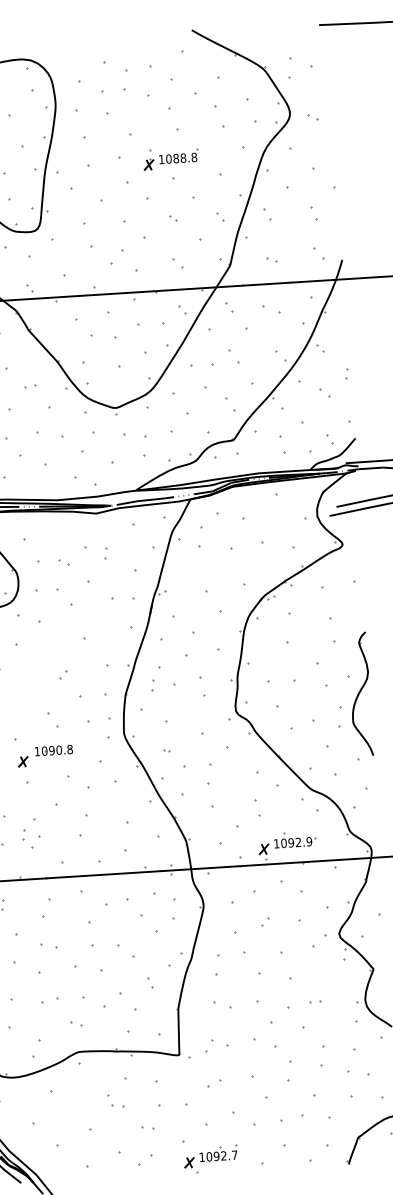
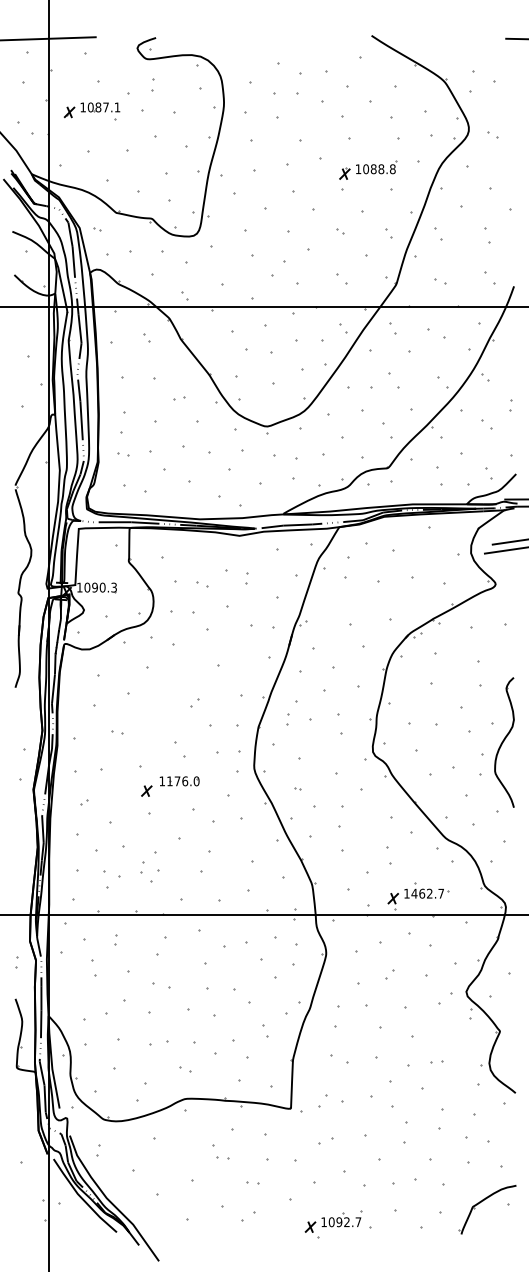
part: (171, 159) -> (368, 169), moved
text: (57, 750) -> (183, 781), 1090.8 -> 1176.0
text: (296, 842) -> (427, 893), 1092.9 -> 1462.7
part: (211, 1158) -> (333, 1224), moved

